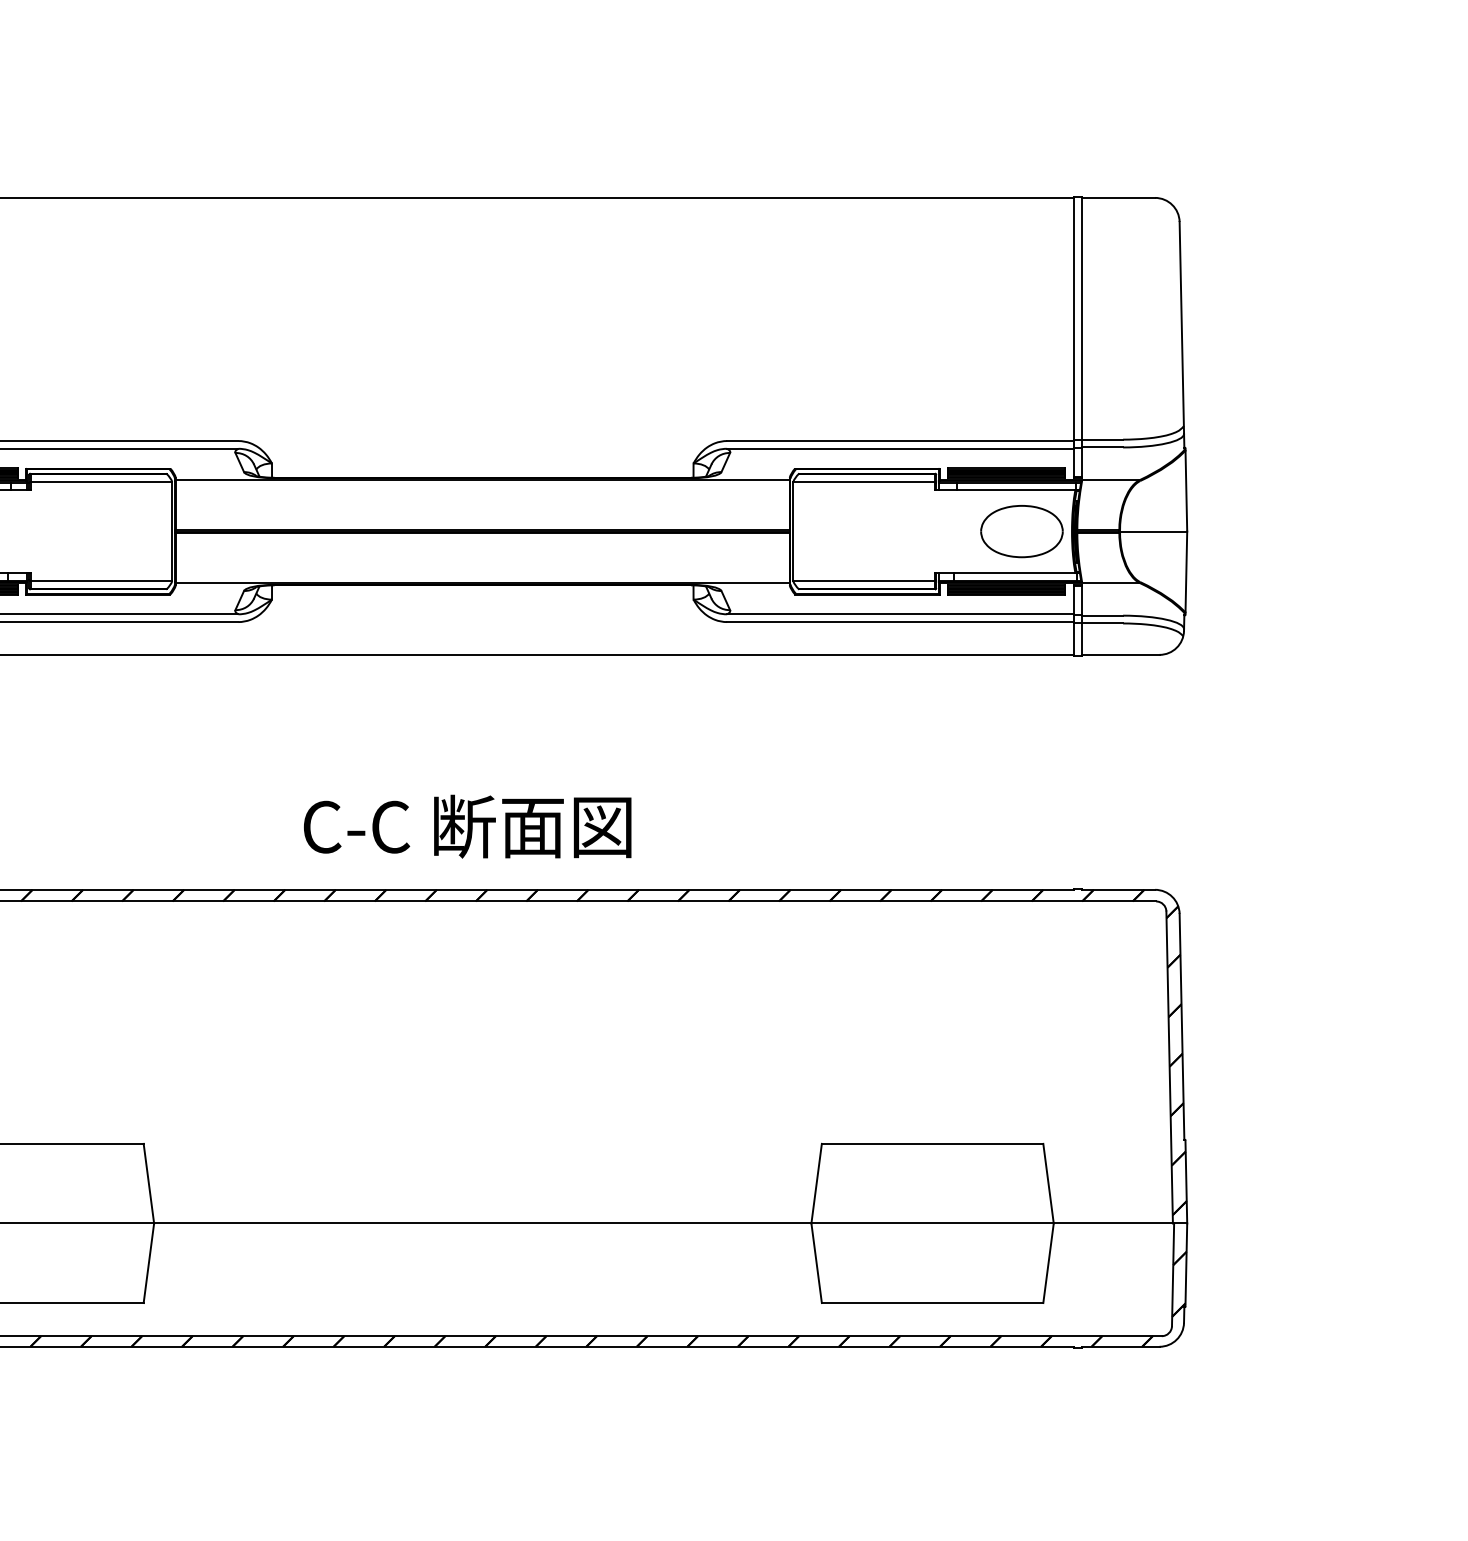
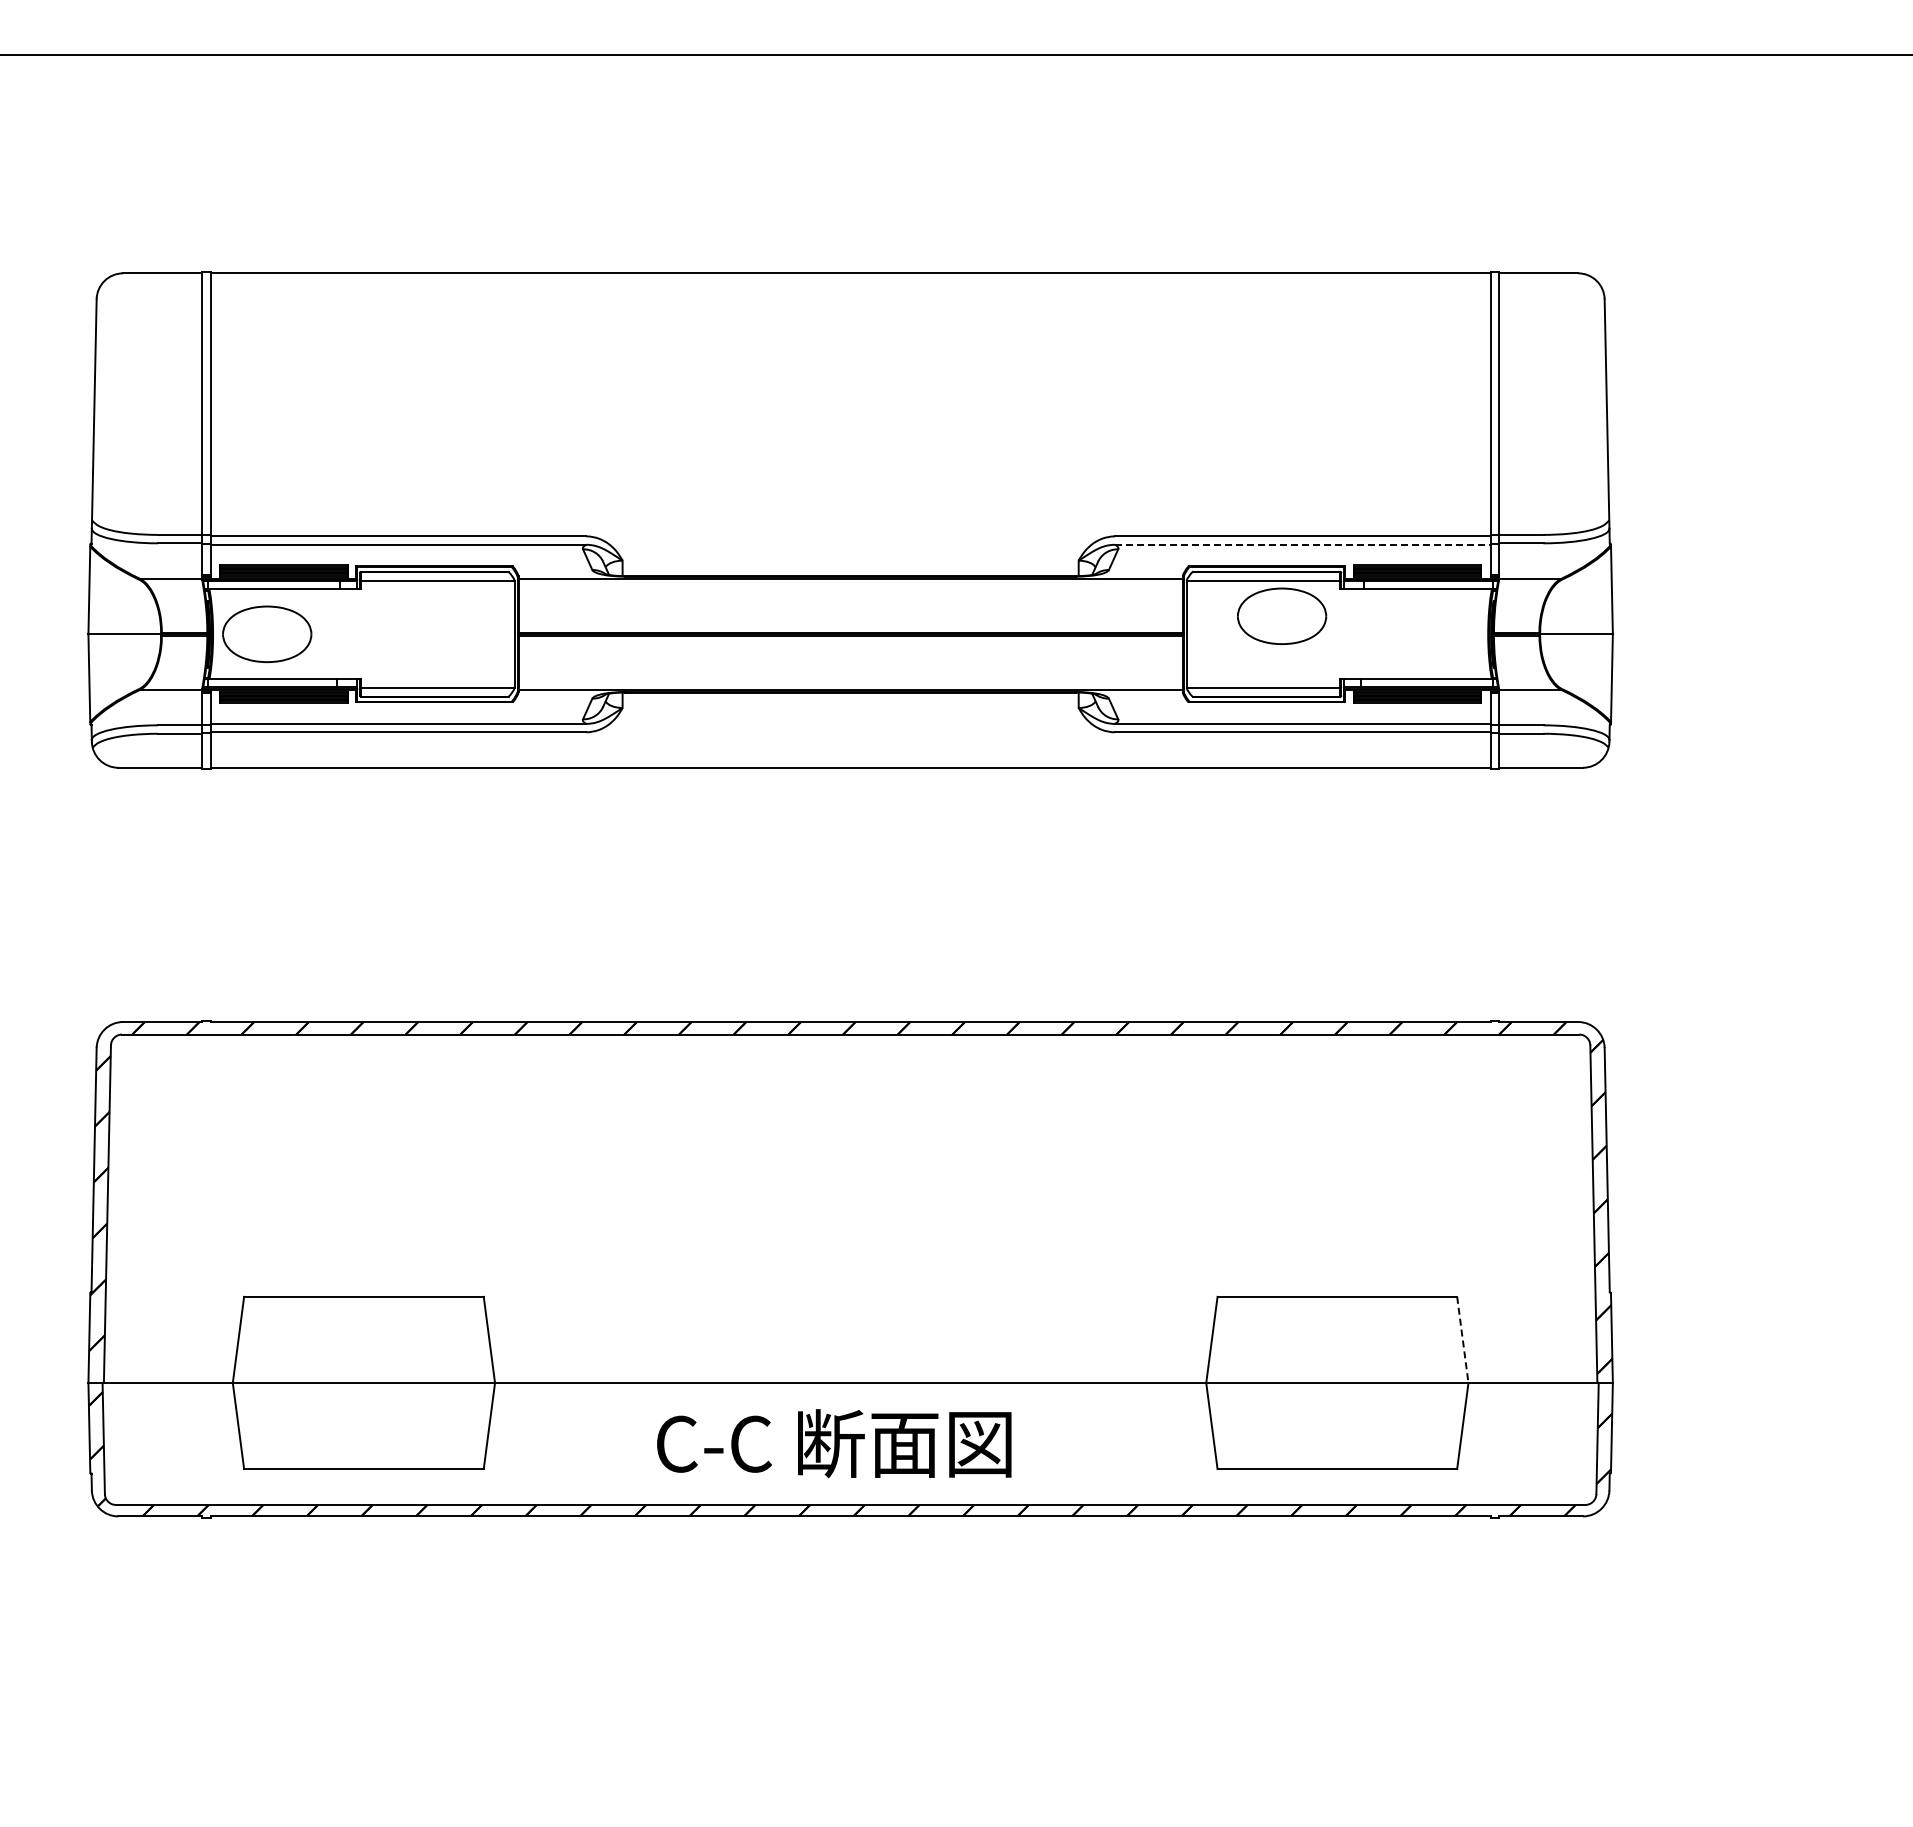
line: (900, 448) -> (1302, 544), solid -> dashed
part: (1022, 530) -> (1282, 615), moved
text: (467, 826) -> (834, 1443), moved
line: (1048, 1184) -> (1462, 1340), solid -> dashed

